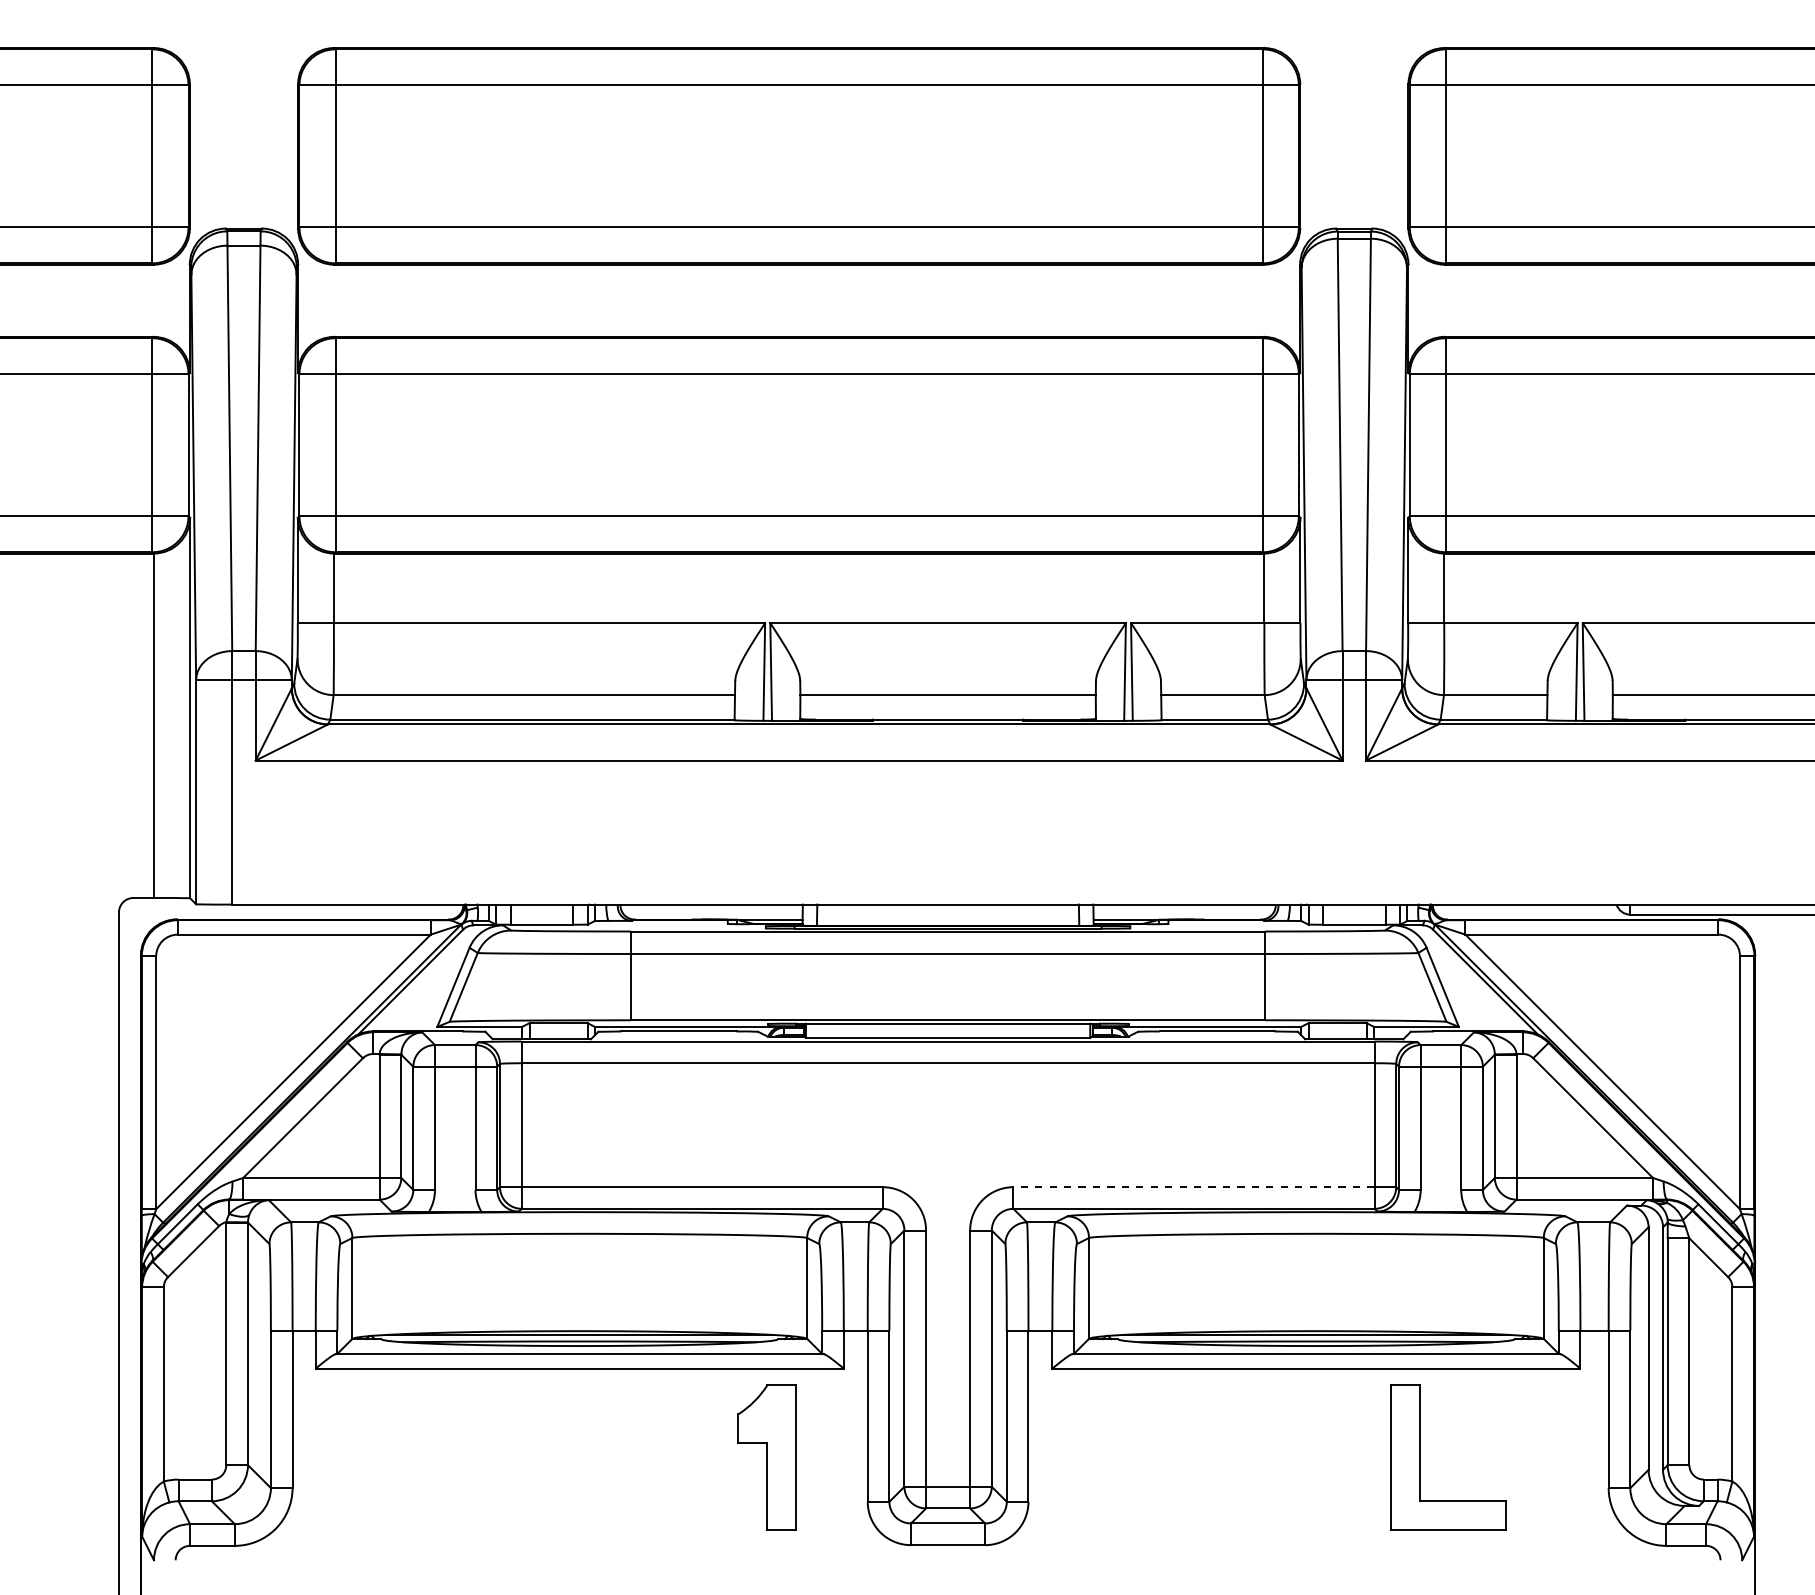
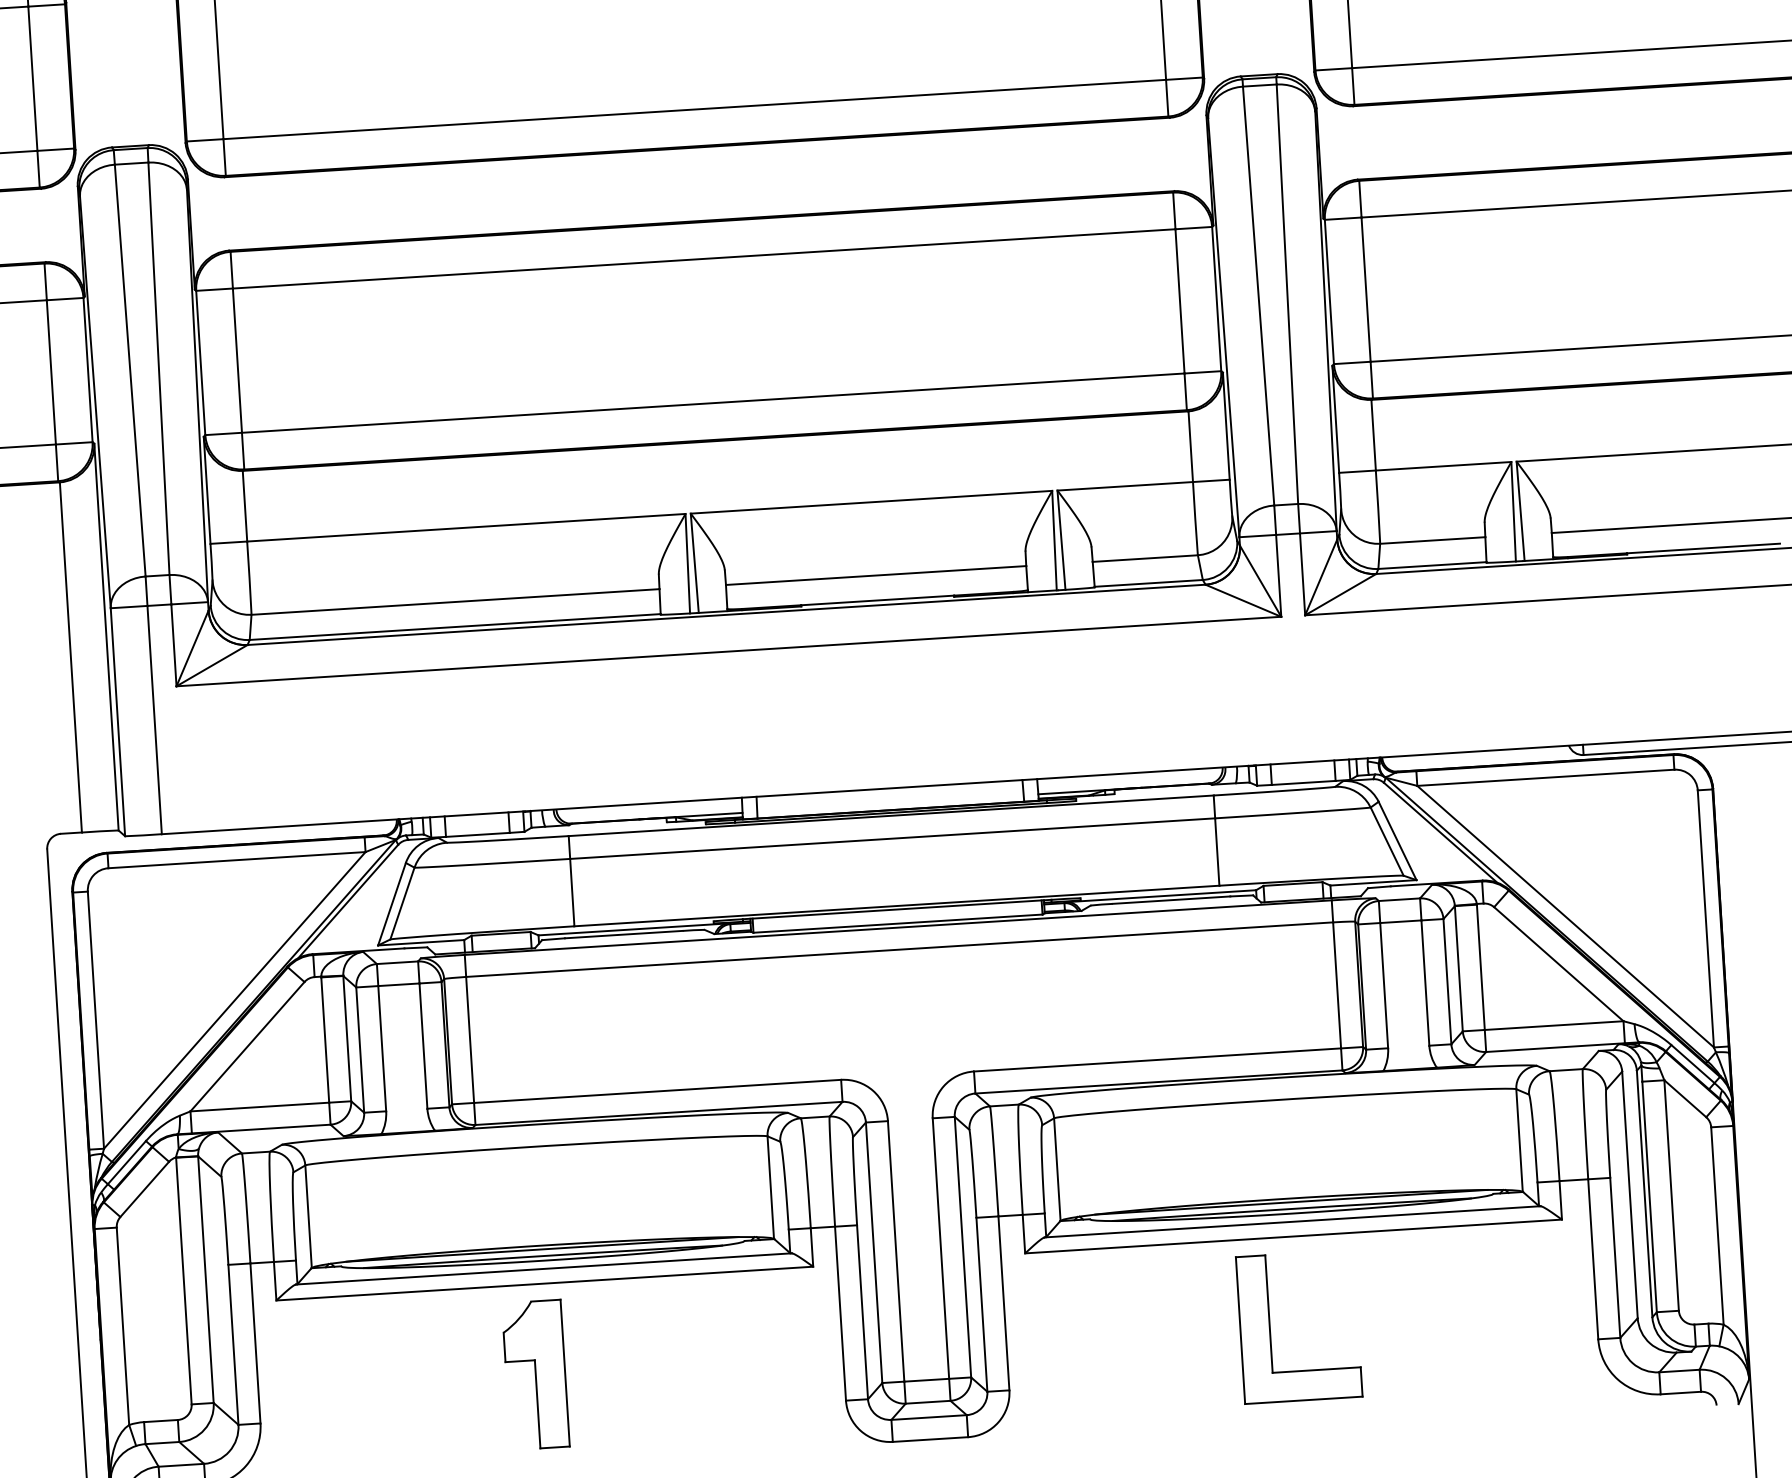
line: (1194, 1187) -> (1158, 1060), dashed -> solid
part: (766, 1457) -> (534, 1374), moved
part: (1420, 1457) -> (1270, 1328), moved

